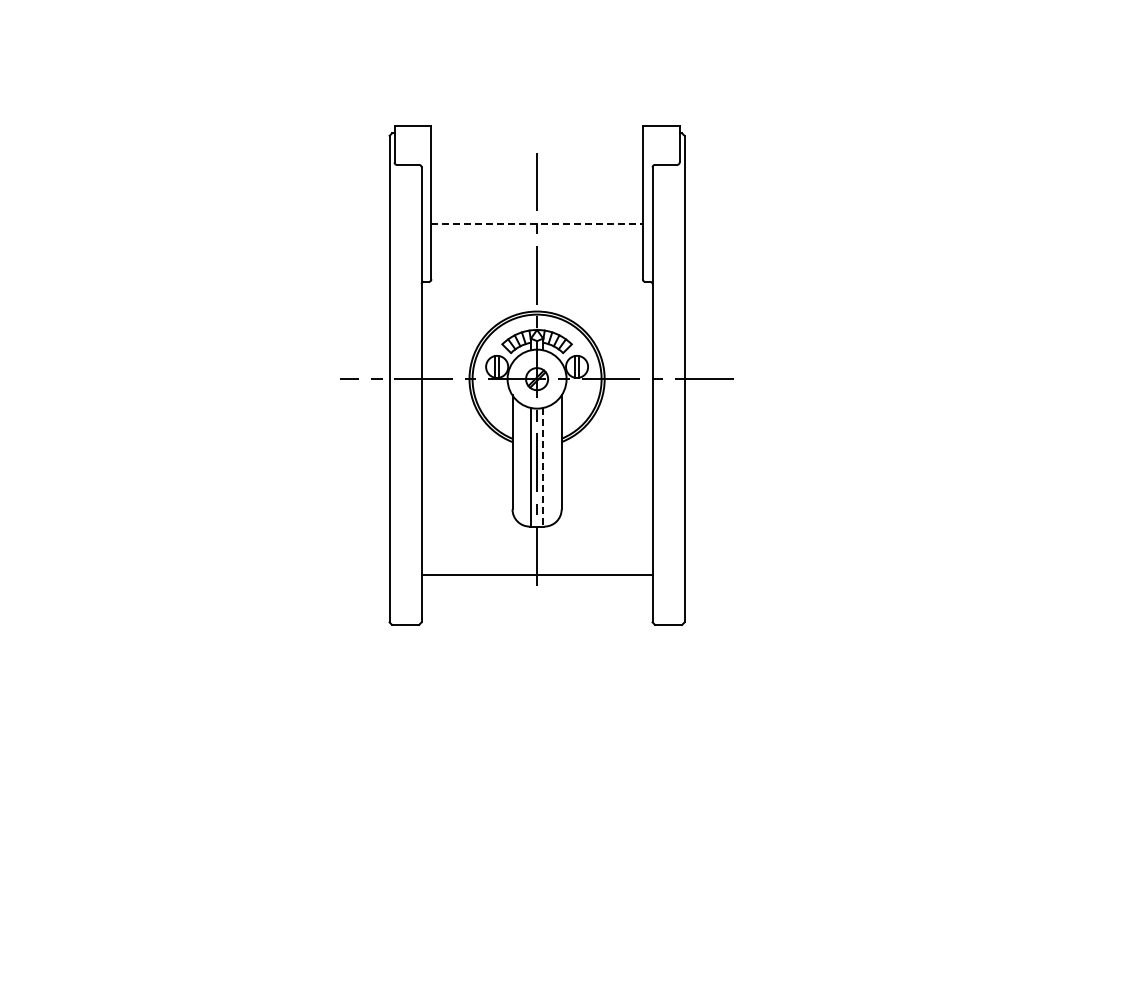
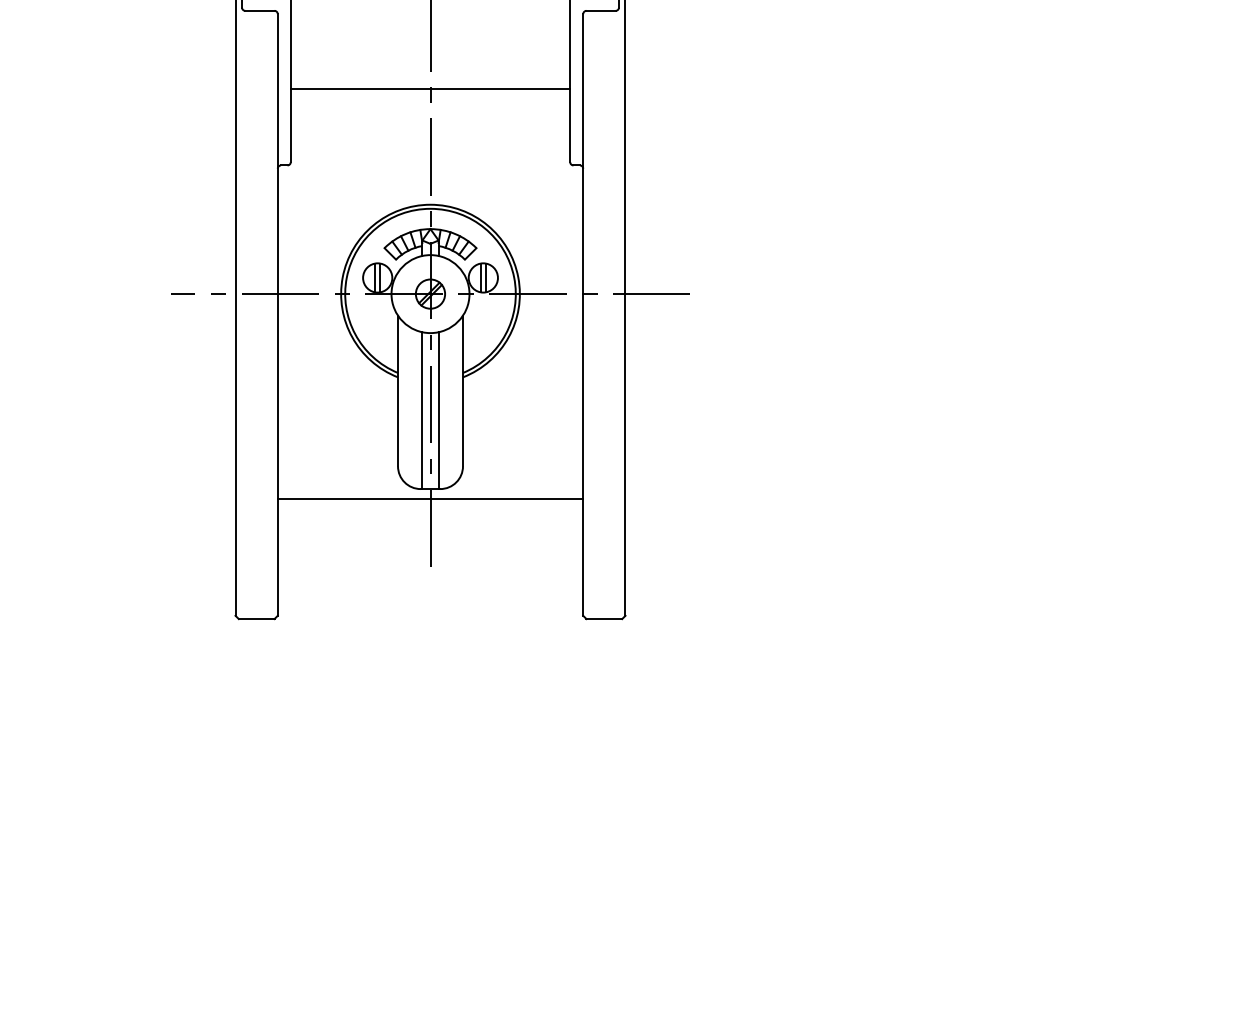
line: (537, 224) -> (431, 89), dashed -> solid
line: (543, 467) -> (438, 410), dashed -> solid
line: (536, 574) -> (429, 498), moved

